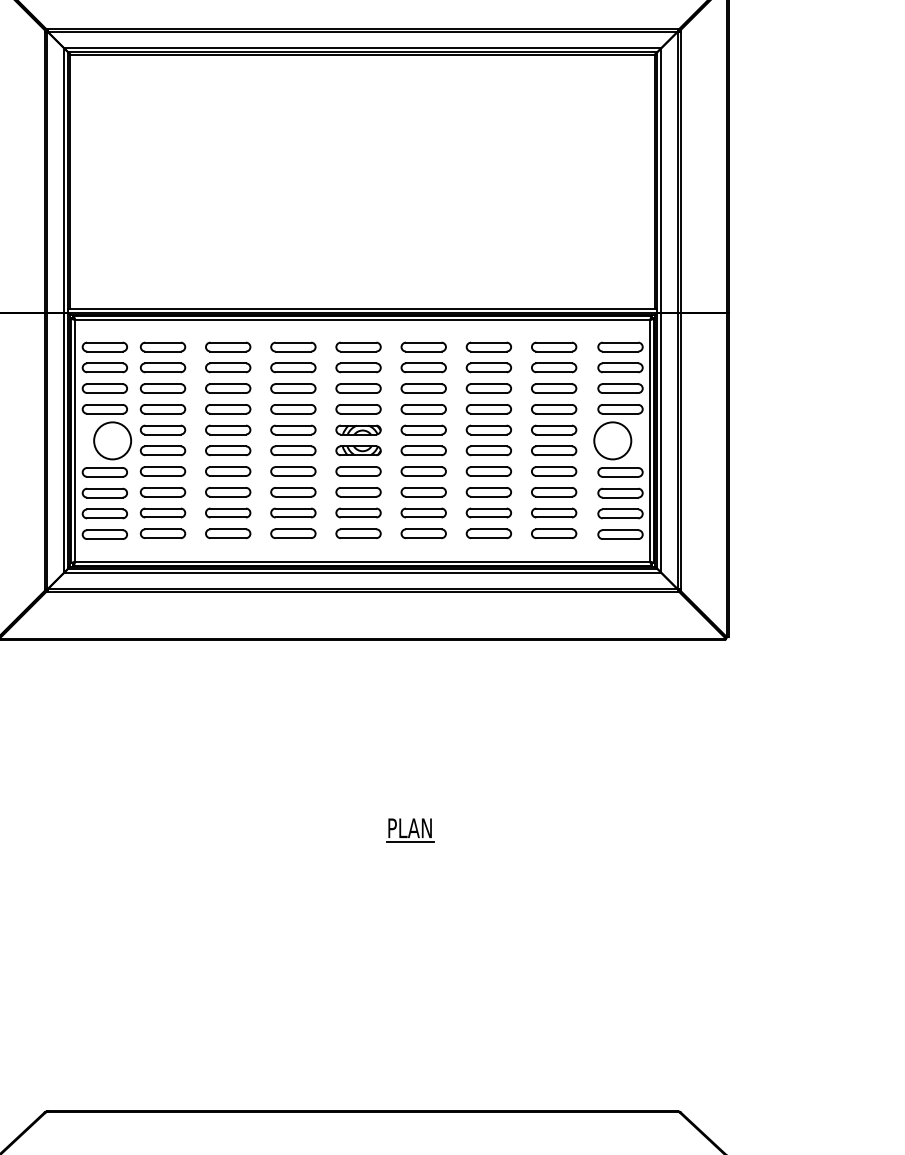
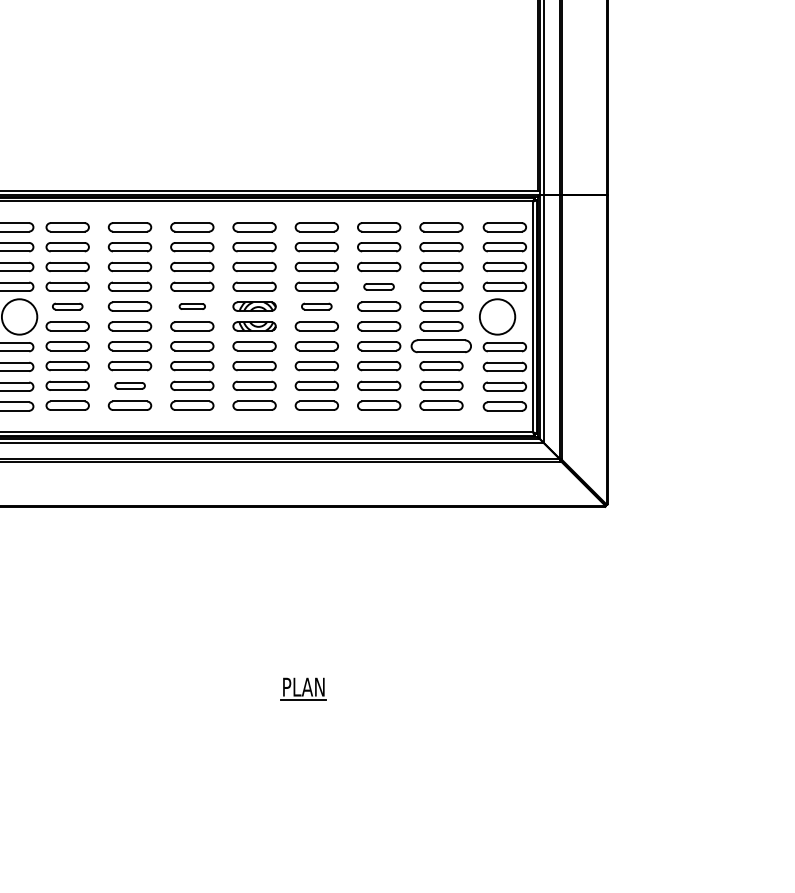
part: (488, 409) -> (378, 286), size x0.7
part: (162, 429) -> (67, 306), size x0.7
part: (293, 429) -> (192, 306), size x0.6
part: (423, 429) -> (316, 306), size x0.7
part: (554, 471) -> (441, 346), size x1.4
part: (228, 512) -> (130, 385), size x0.7

